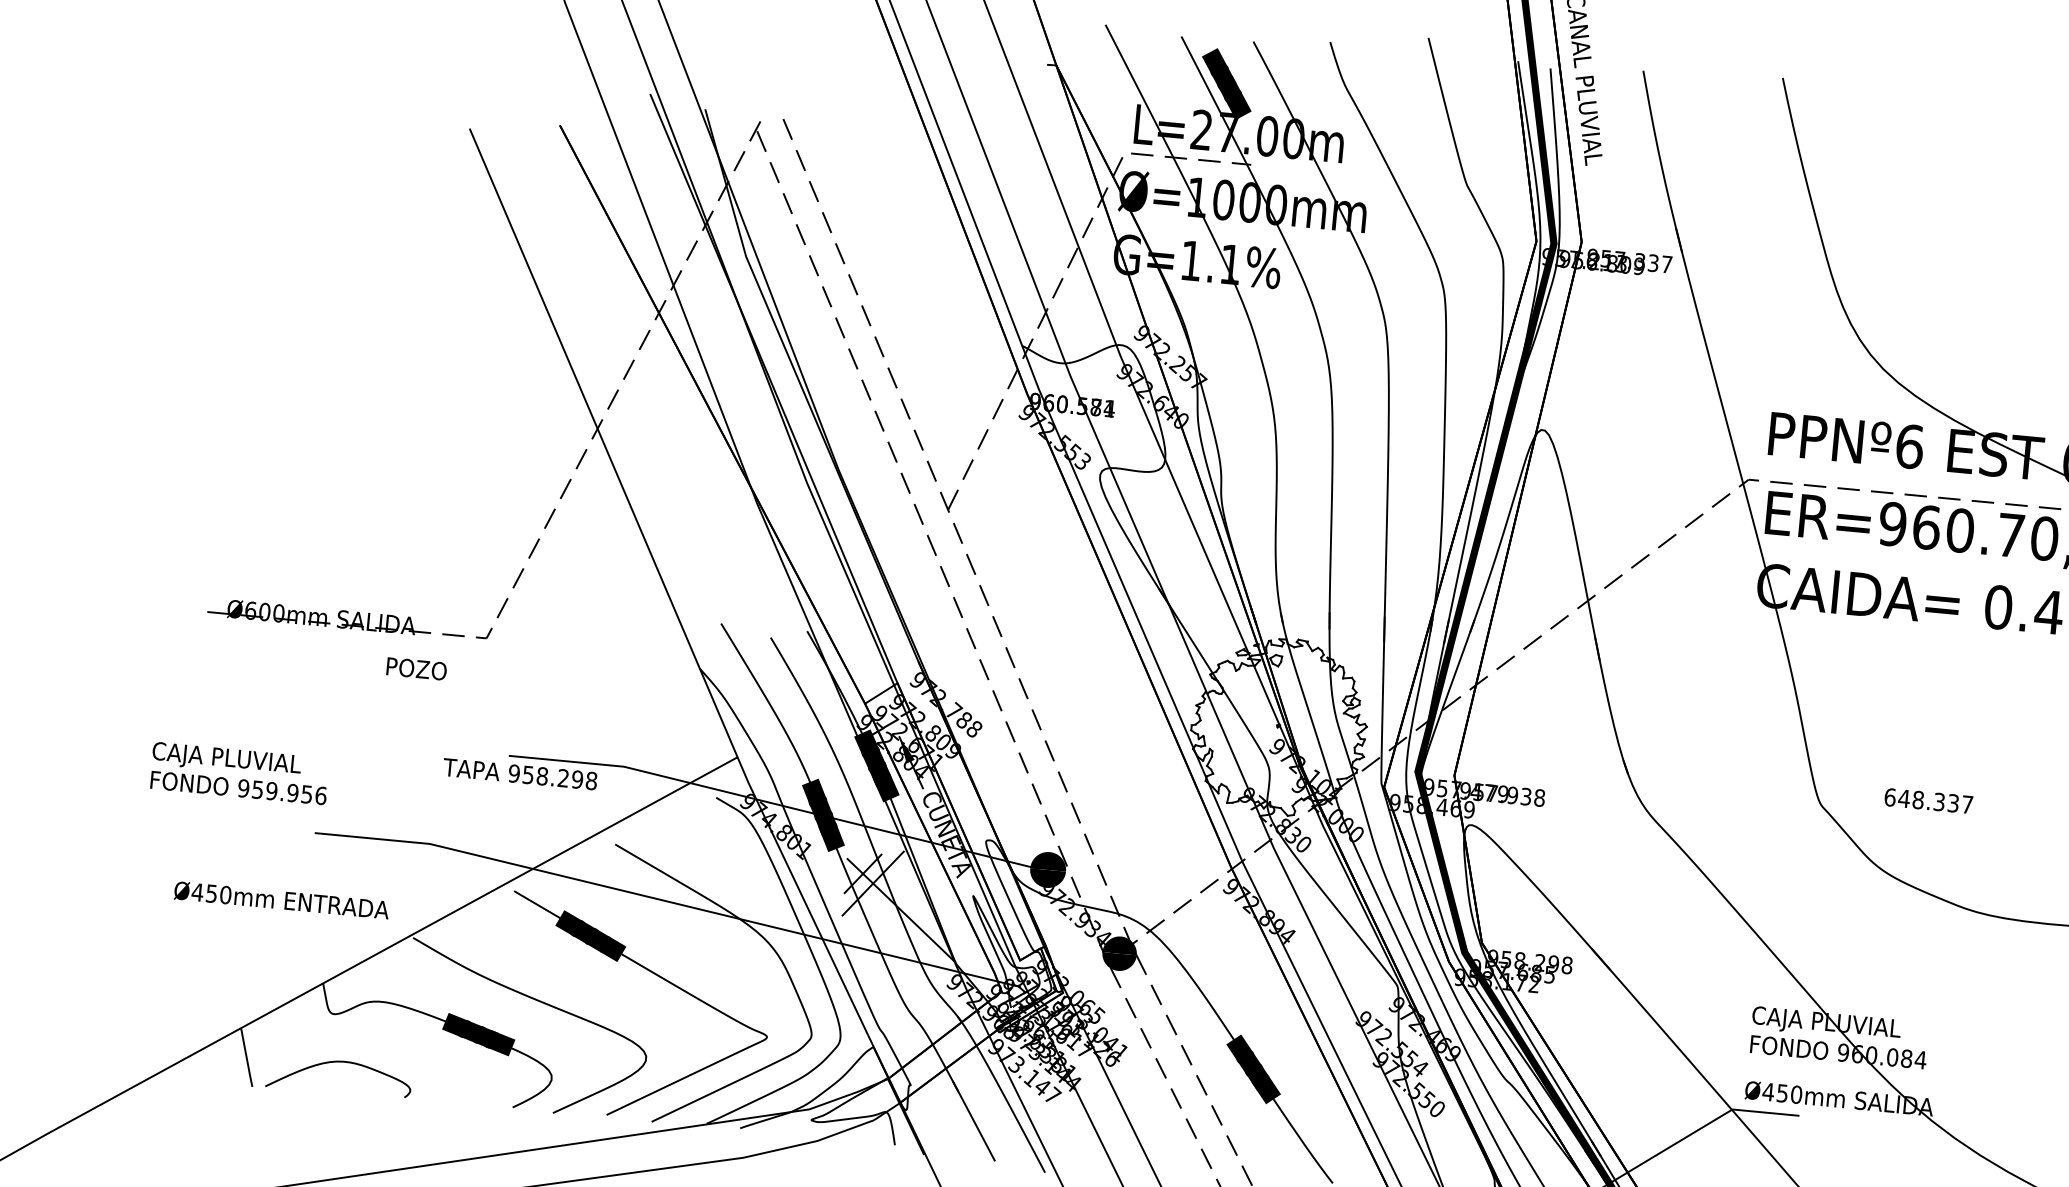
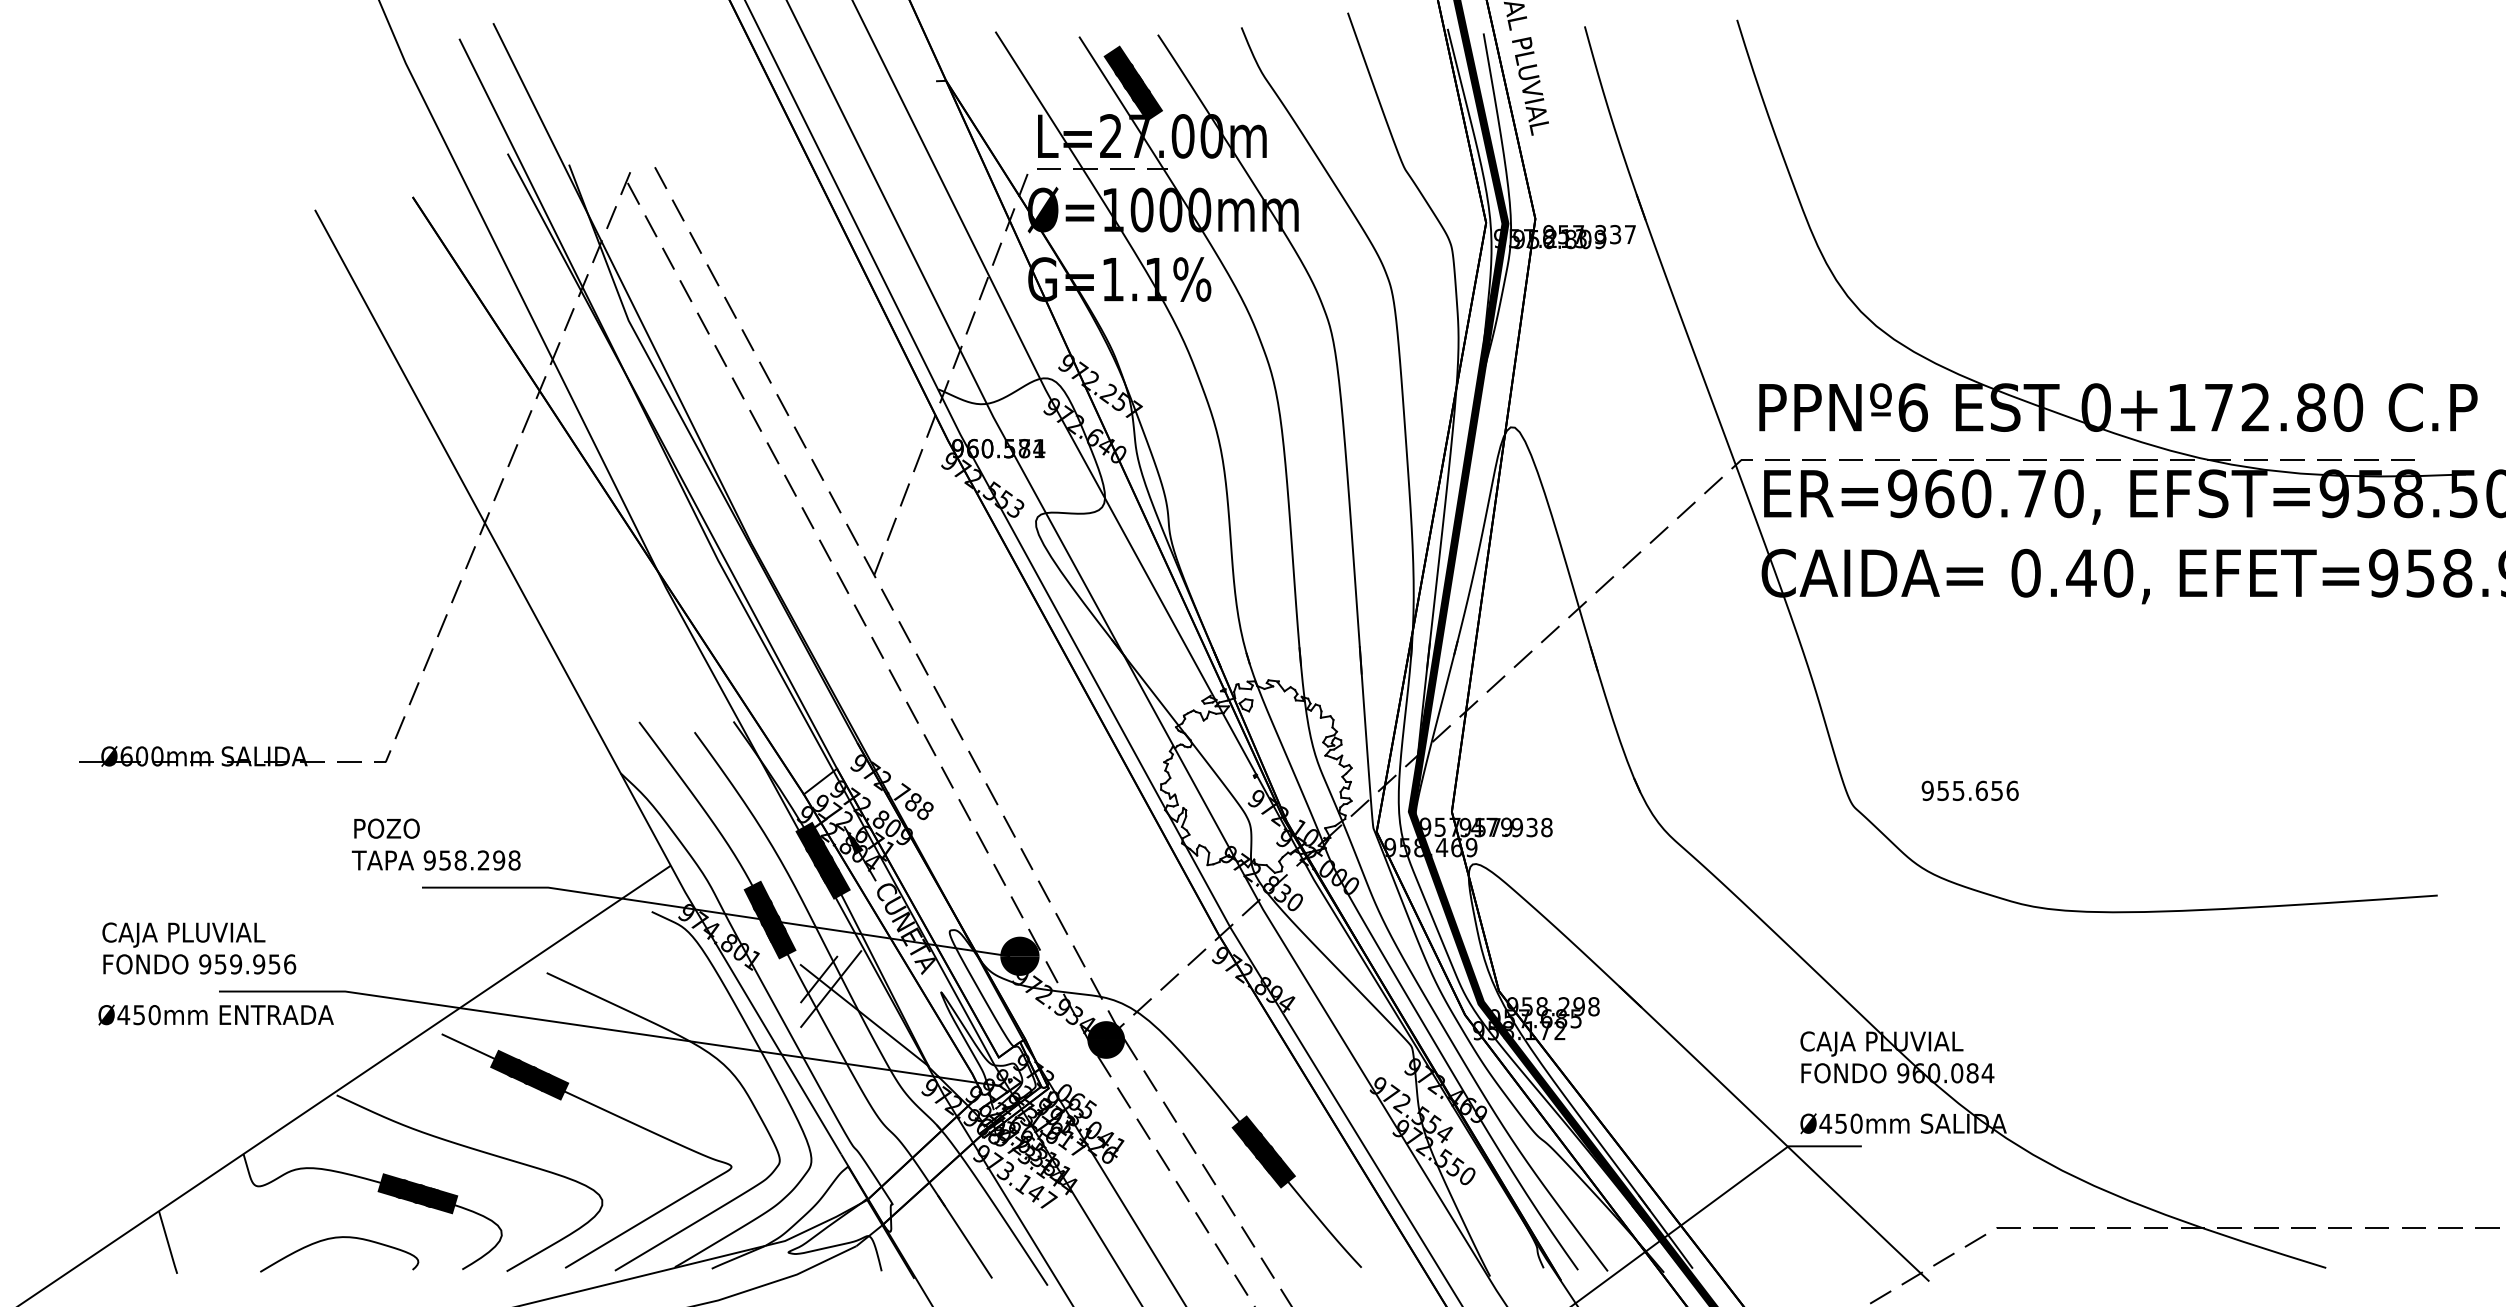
text: (416, 668) -> (386, 828), moved
text: (239, 773) -> (199, 948), moved
text: (519, 774) -> (435, 860), moved
text: (1928, 800) -> (1969, 790), 648.337 -> 955.656
text: (281, 899) -> (215, 1014), moved
curve: (340, 1062) -> (339, 1238), moved

